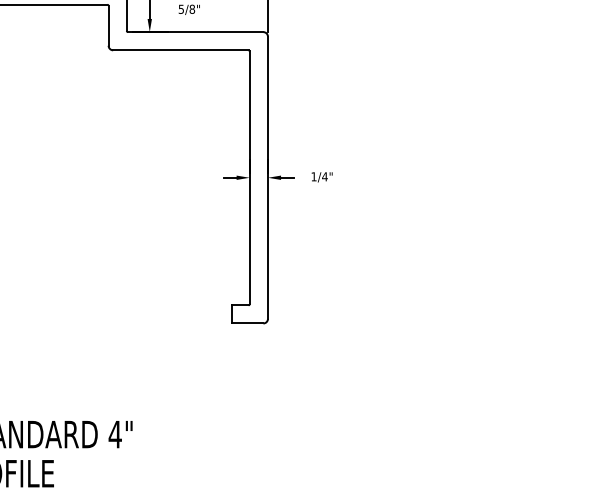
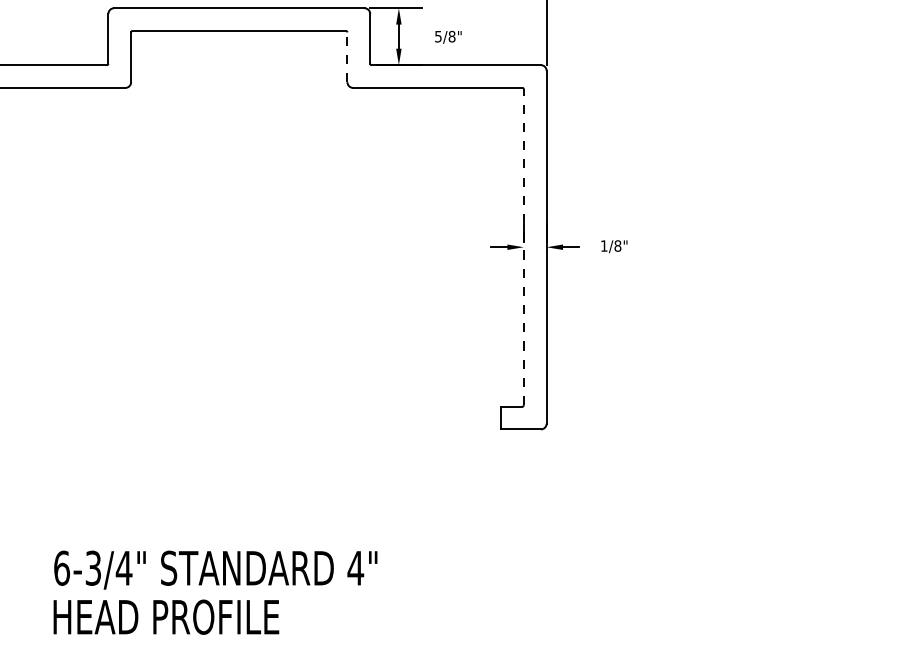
line: (108, 25) -> (347, 57), solid -> dashed
text: (324, 176) -> (617, 245), 1/4" -> 1/8"
line: (249, 177) -> (523, 247), solid -> dashed

